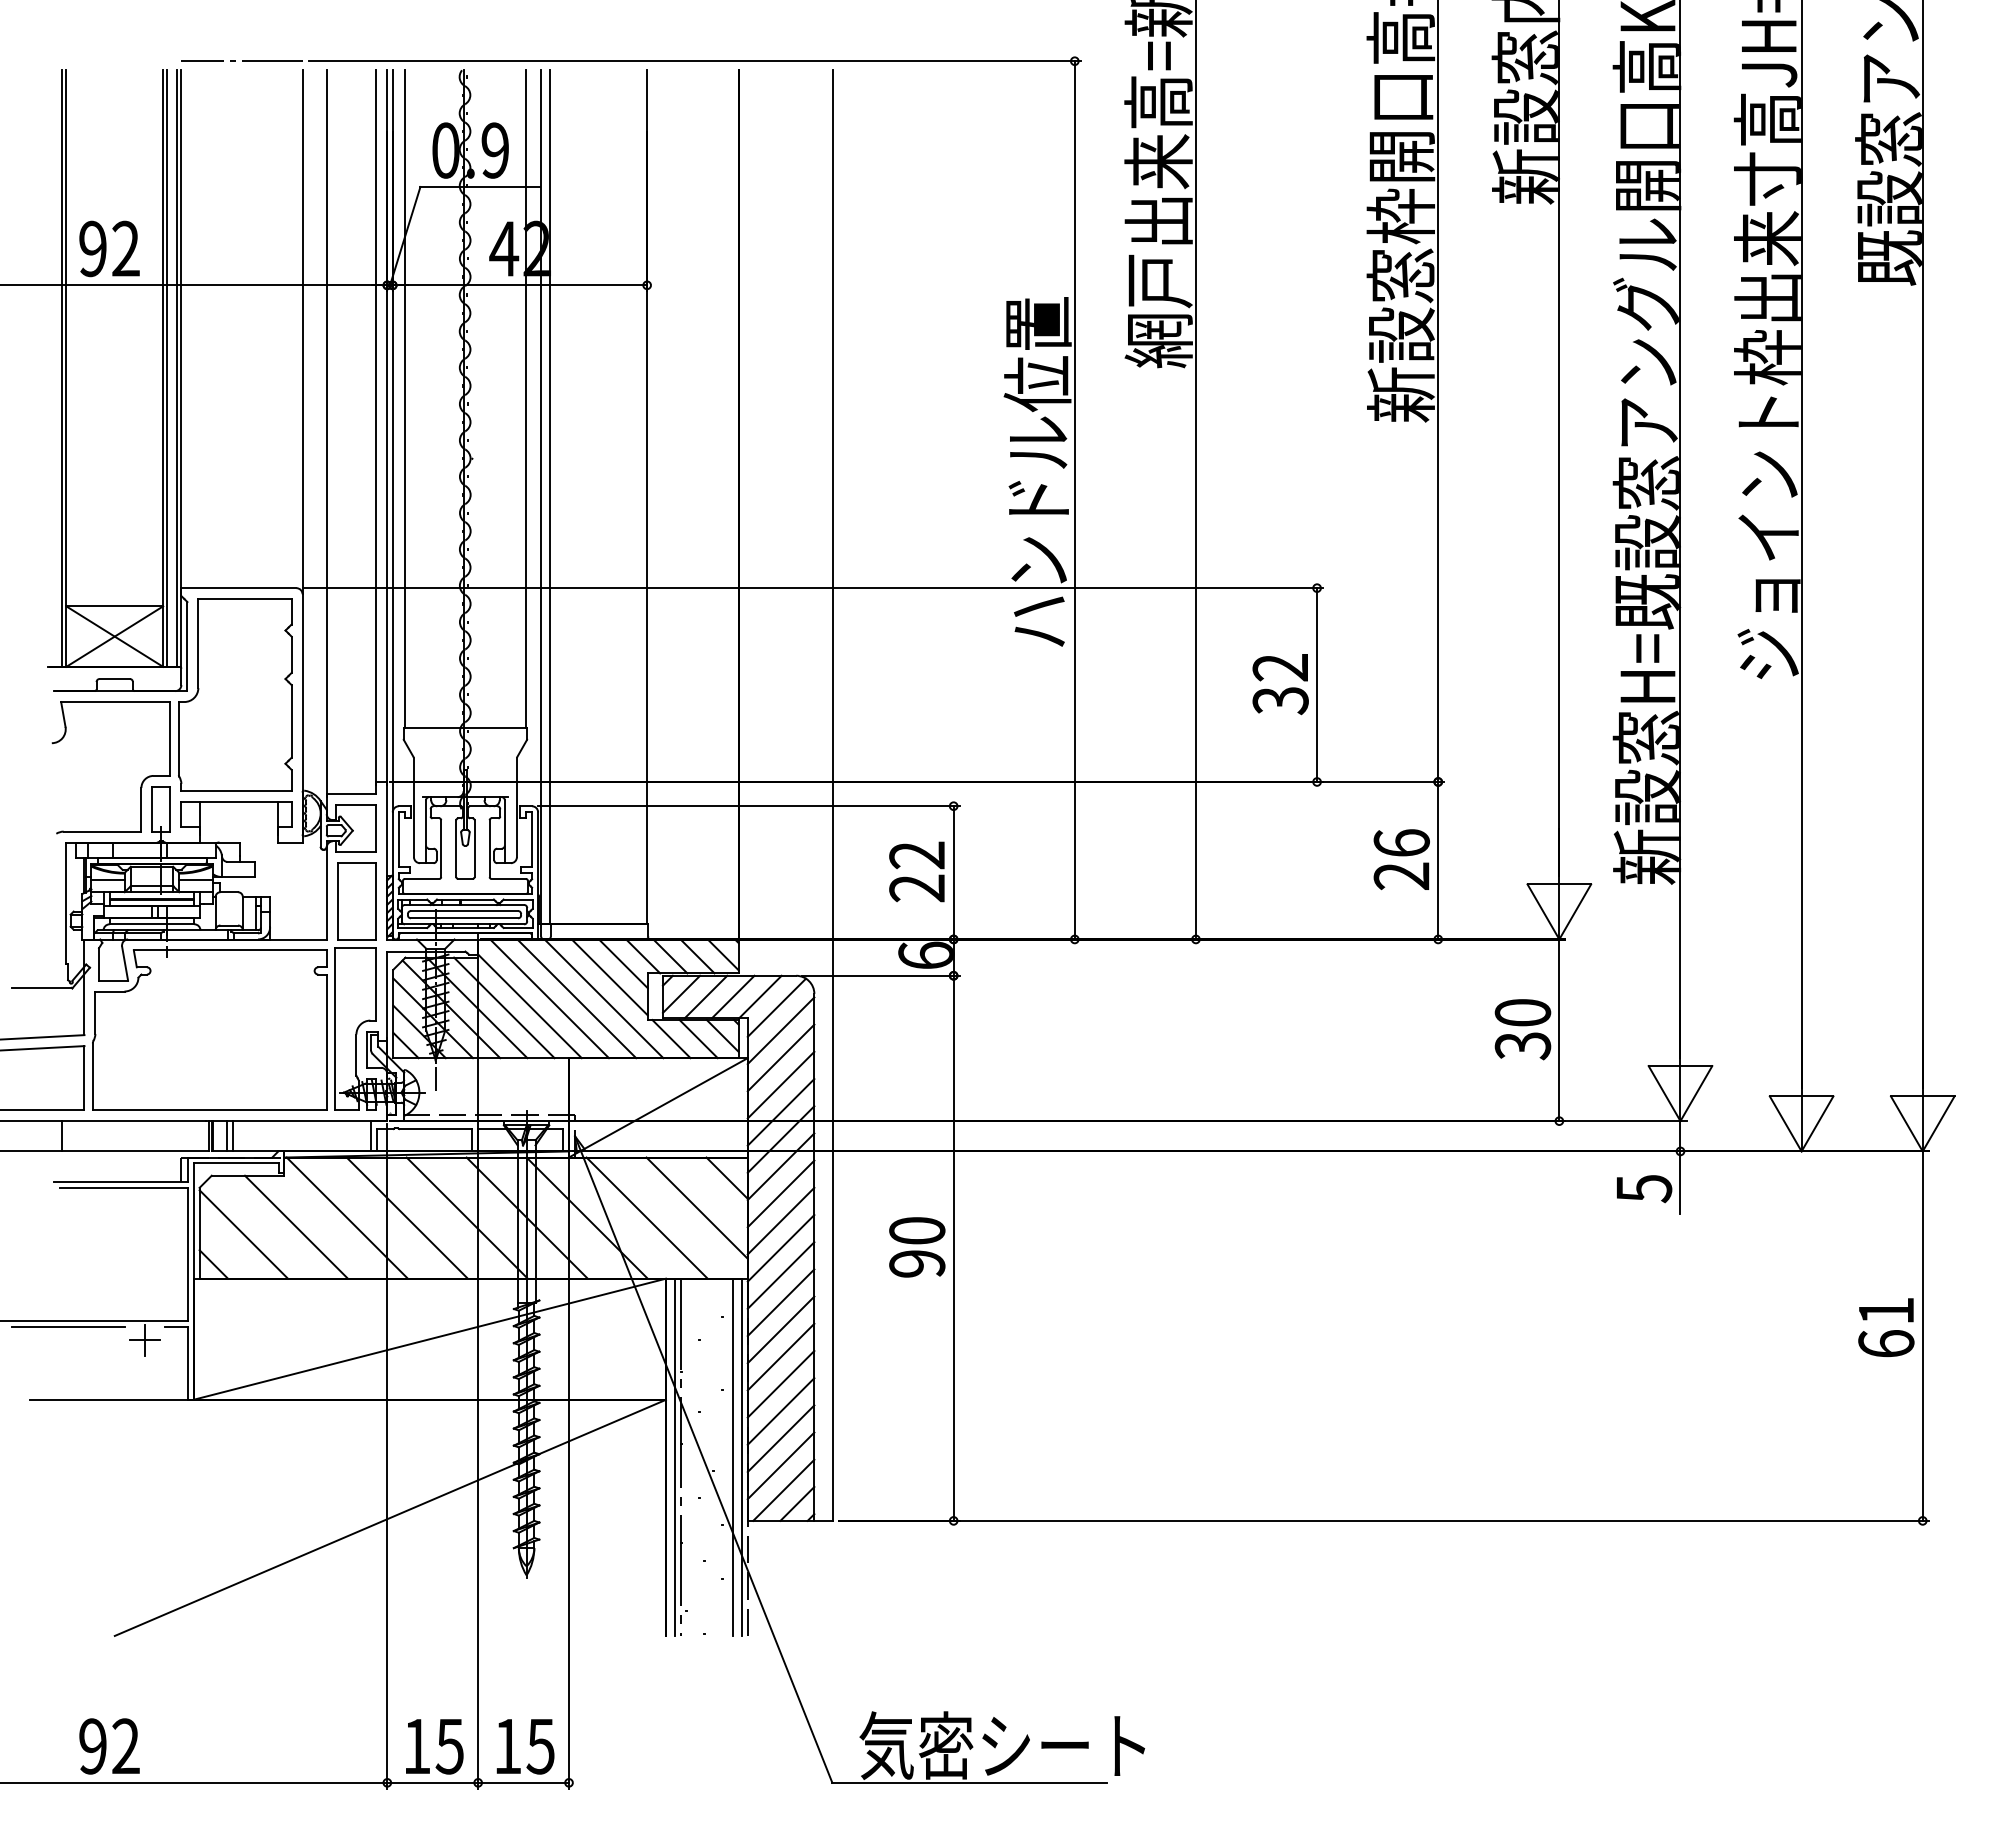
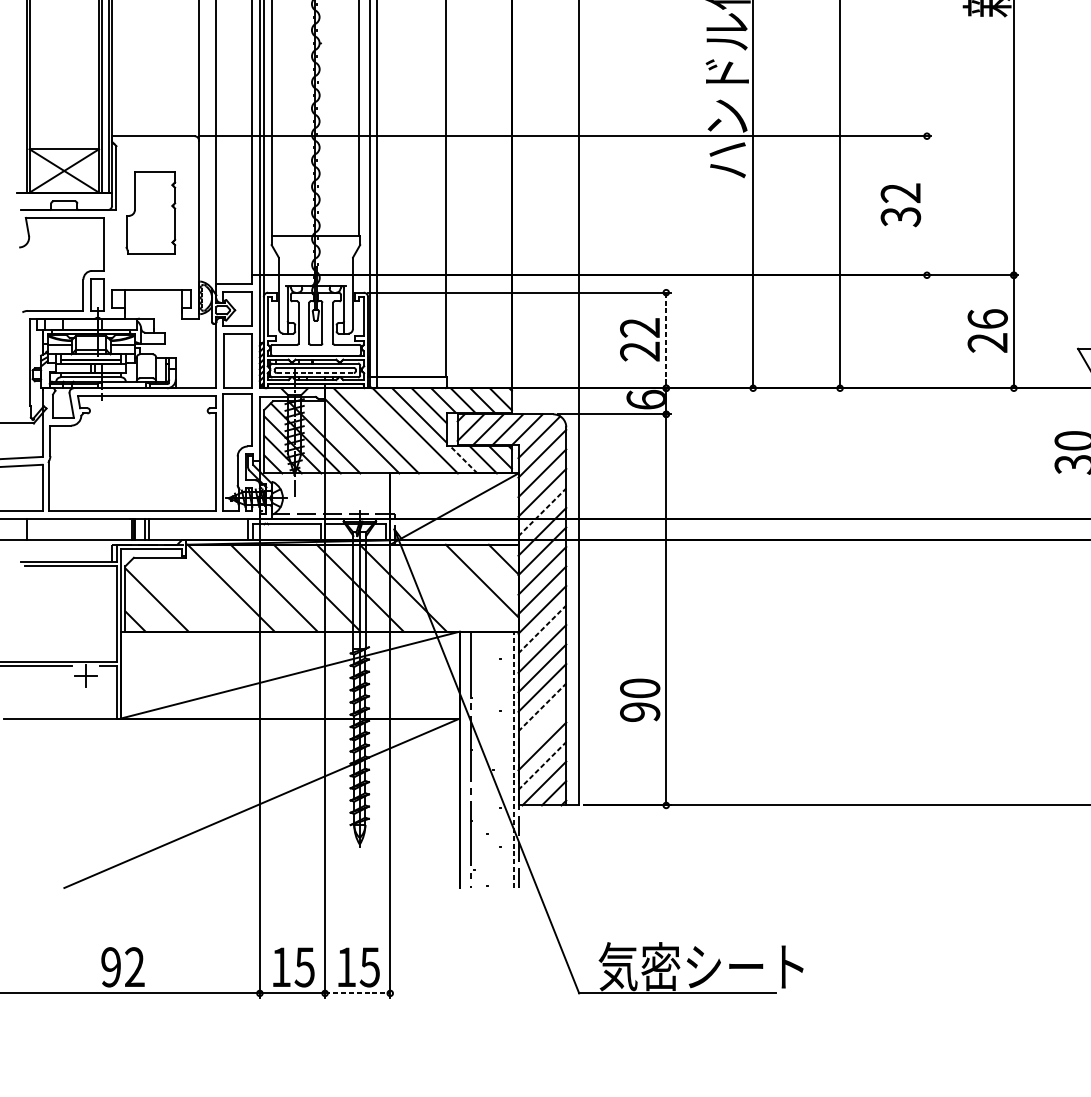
line: (1317, 684) -> (927, 205), removed
part: (235, 694) -> (150, 212), size x0.6
line: (953, 872) -> (666, 340), solid -> dashed
line: (464, 918) -> (315, 373), solid -> dashed
line: (576, 998) -> (395, 430), removed
line: (504, 1007) -> (343, 437), removed
line: (671, 1039) -> (463, 460), solid -> dashed
line: (781, 1112) -> (542, 512), solid -> dashed
line: (646, 1217) -> (445, 587), removed
line: (295, 1226) -> (194, 594), removed
text: (917, 1247) -> (640, 700), moved
line: (781, 1275) -> (542, 629), solid -> dashed
line: (781, 1383) -> (542, 706), solid -> dashed
line: (780, 1411) -> (541, 726), removed
line: (675, 1456) -> (466, 759), removed
line: (732, 1456) -> (507, 759), removed
line: (741, 1457) -> (514, 759), solid -> dashed
line: (781, 1465) -> (542, 765), solid -> dashed
text: (109, 1746) -> (122, 967), moved
line: (524, 1782) -> (358, 993), solid -> dashed

